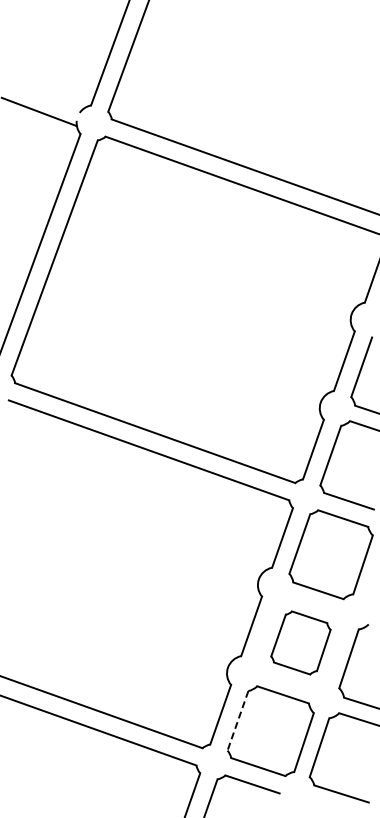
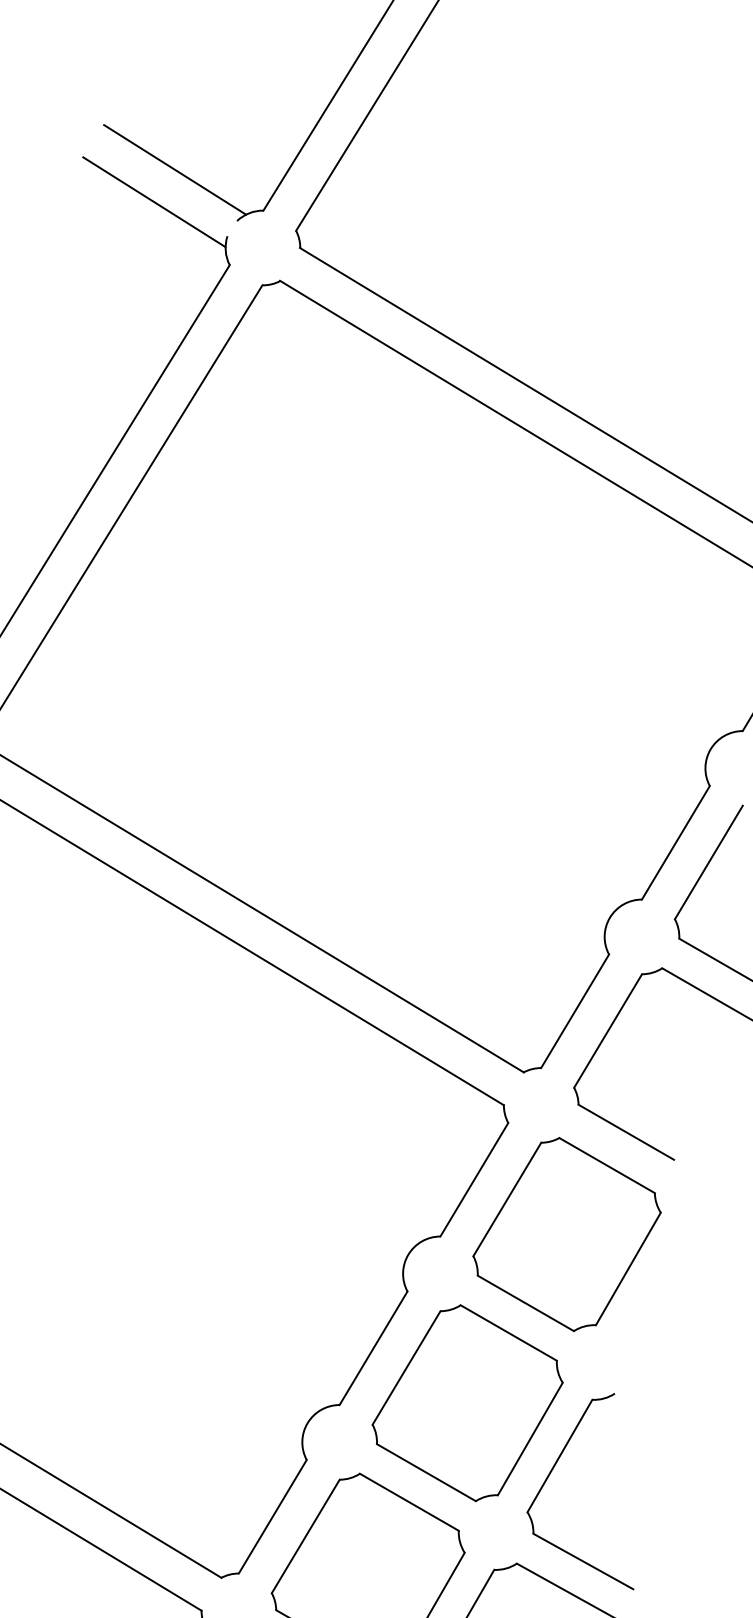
line: (45, 94) -> (174, 168), added
part: (300, 642) -> (467, 1401), size x1.43
line: (237, 720) -> (304, 1535), dashed -> solid

